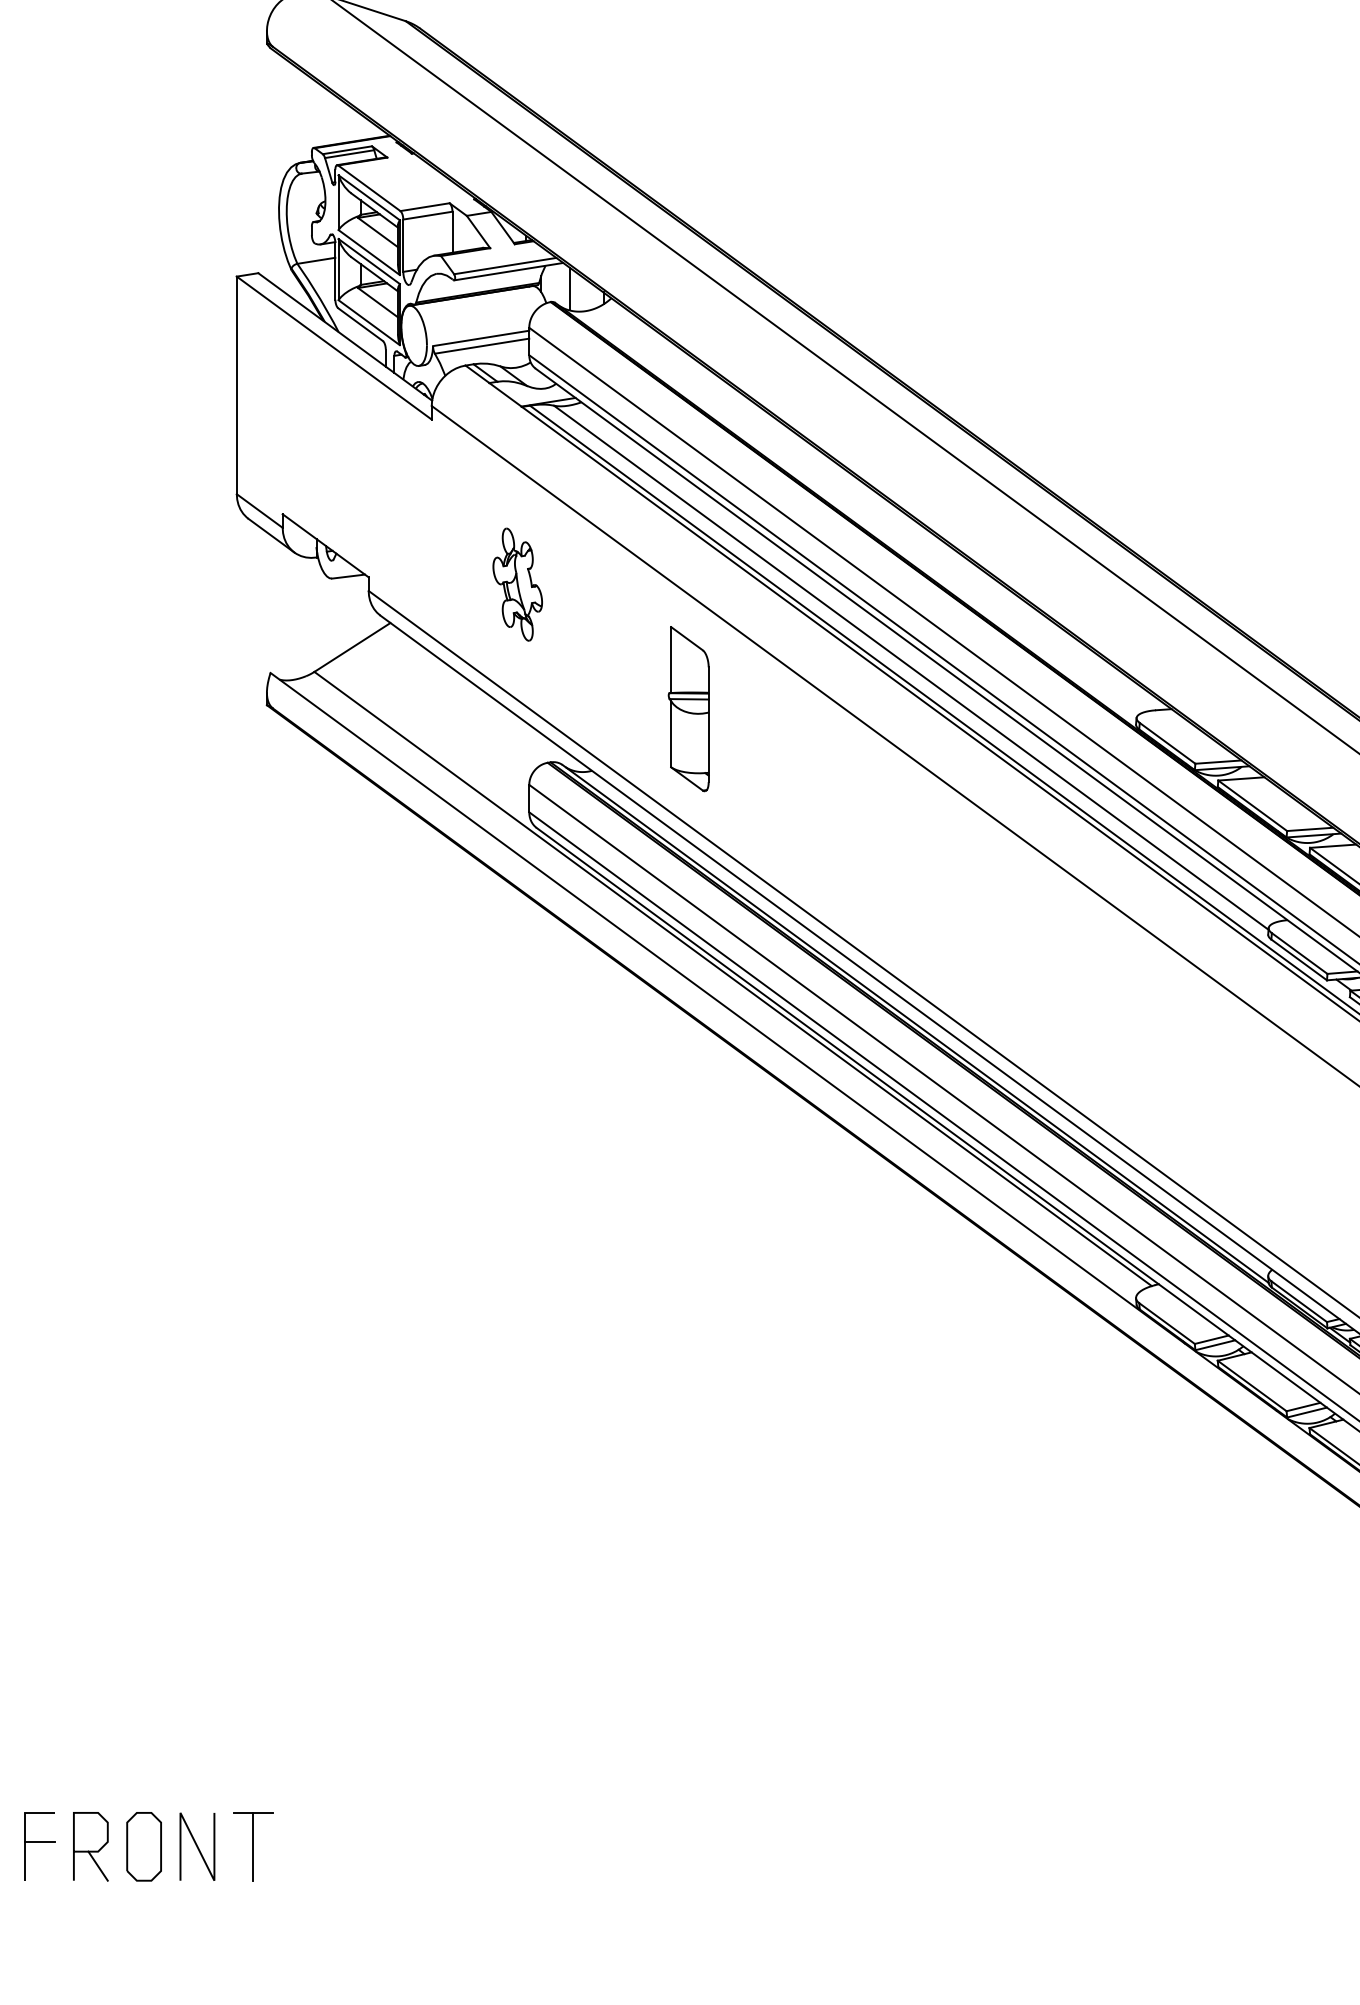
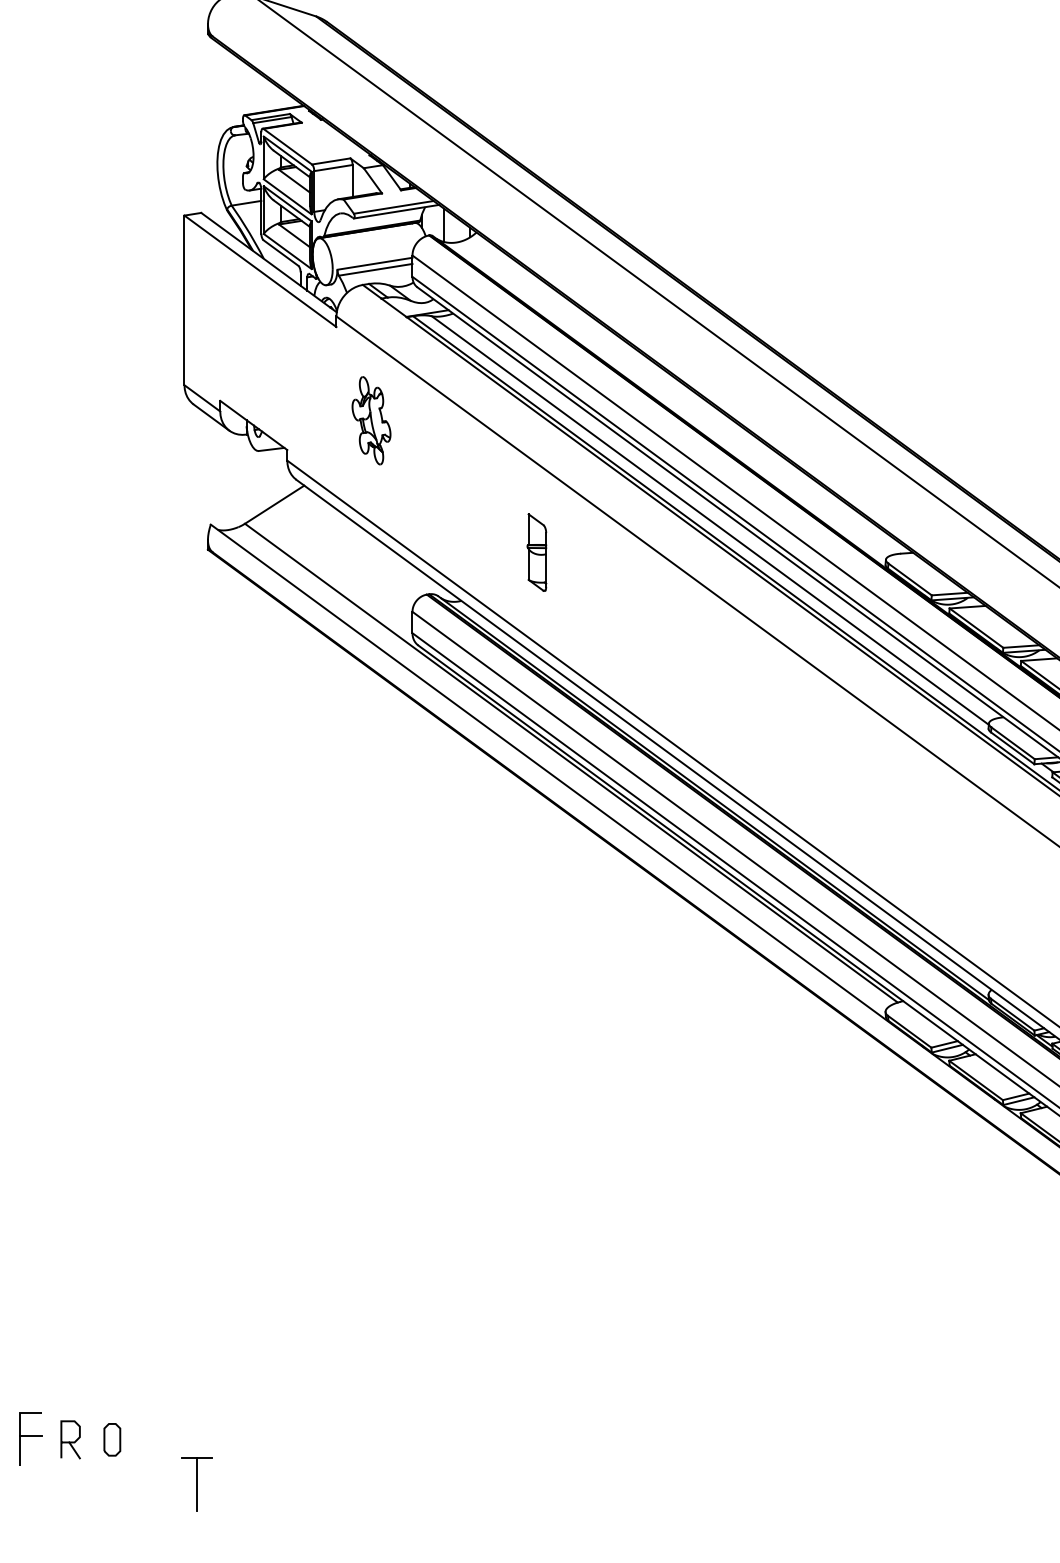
part: (517, 584) -> (371, 420), moved
part: (688, 708) -> (536, 552), size x0.6
part: (90, 1846) -> (70, 1439), size x0.7
part: (144, 1846) -> (112, 1439), size x0.6
line: (197, 1846) -> (153, 1439), removed
part: (252, 1846) -> (196, 1484), moved

